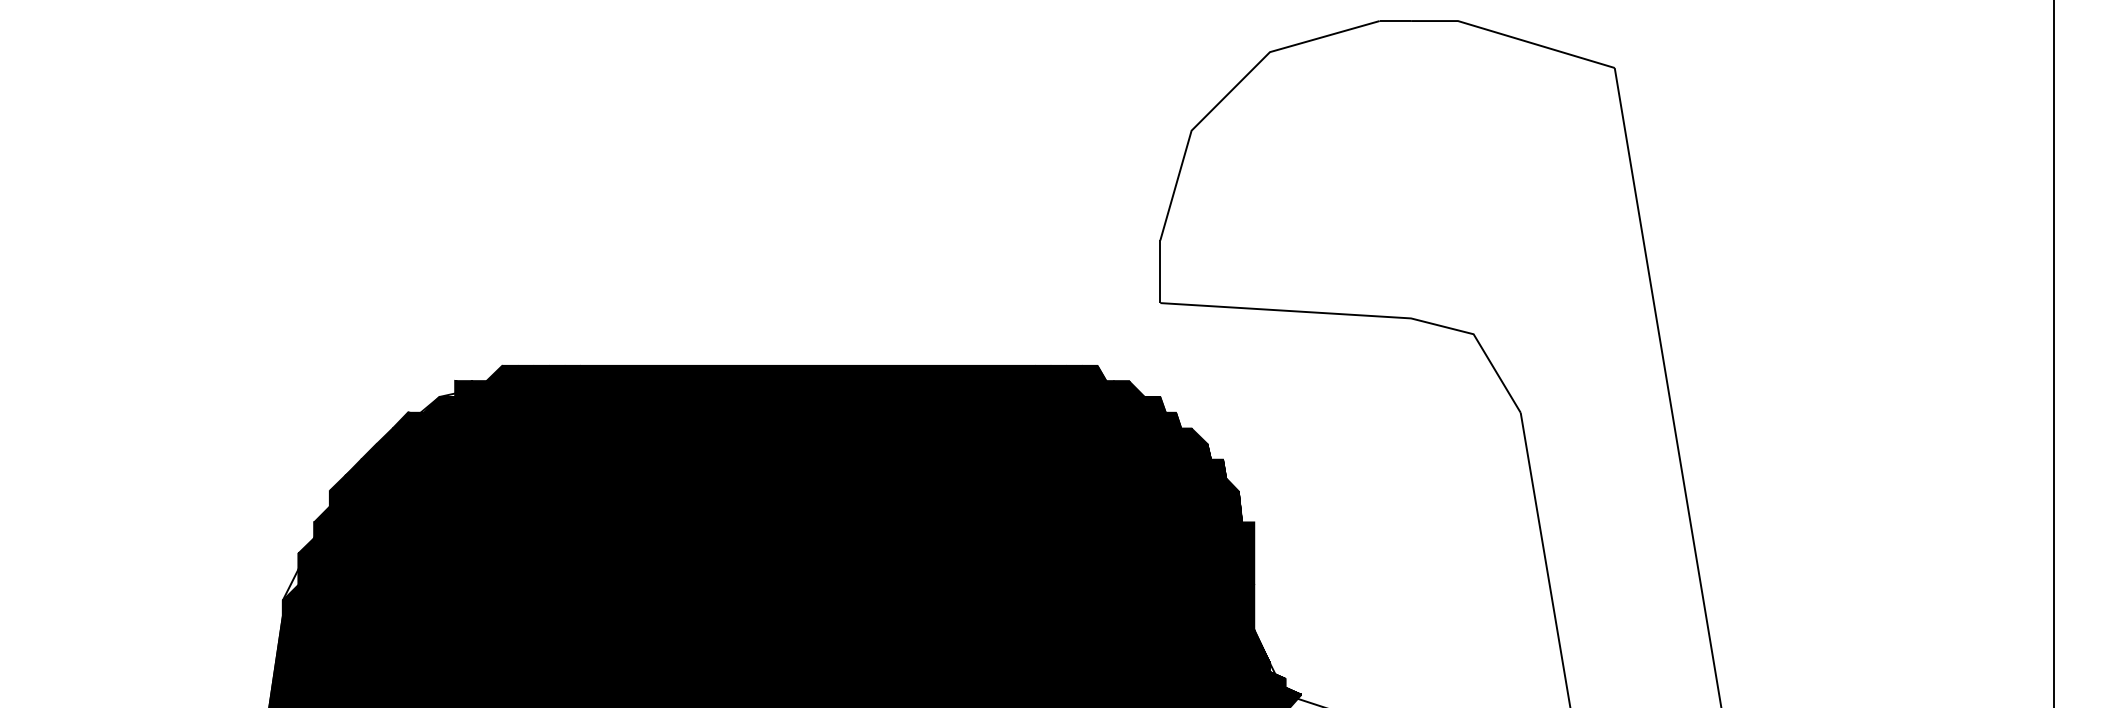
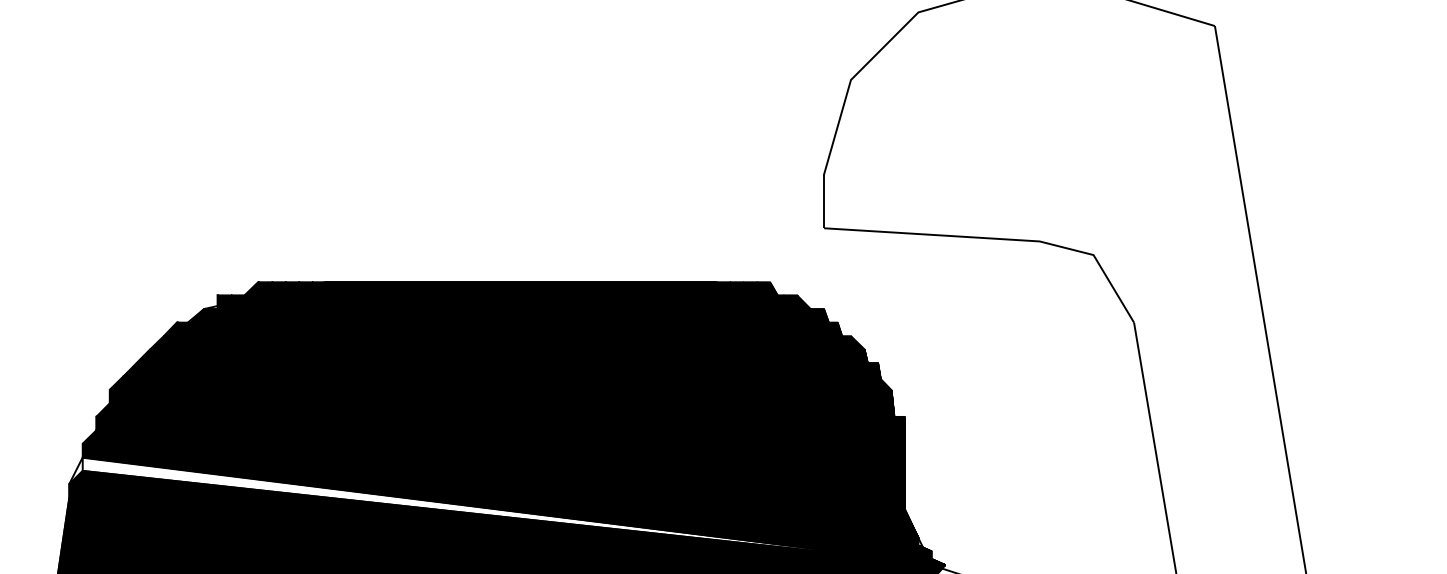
fill: (799, 631) -> (513, 510), removed

